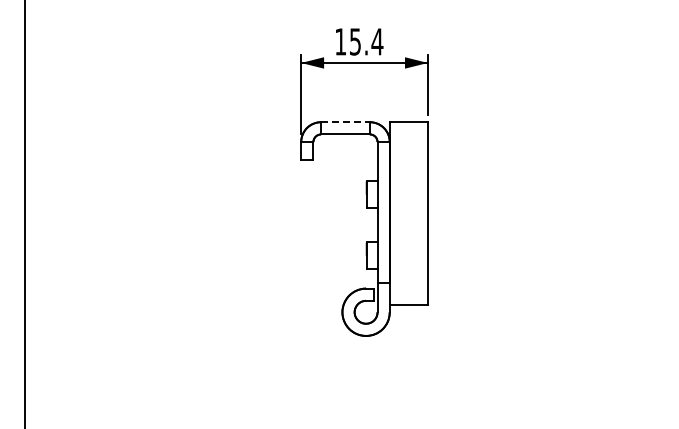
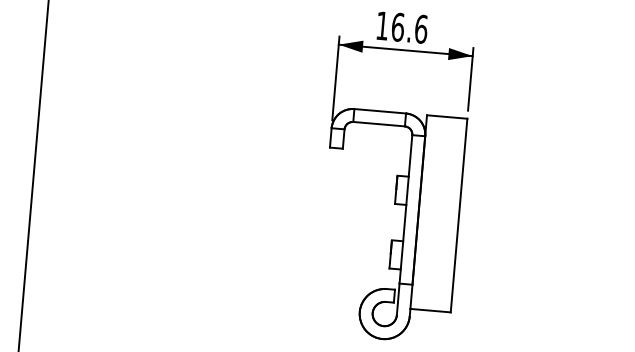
text: (366, 41) -> (409, 27), 15.4 -> 16.6
line: (345, 122) -> (380, 111), dashed -> solid

